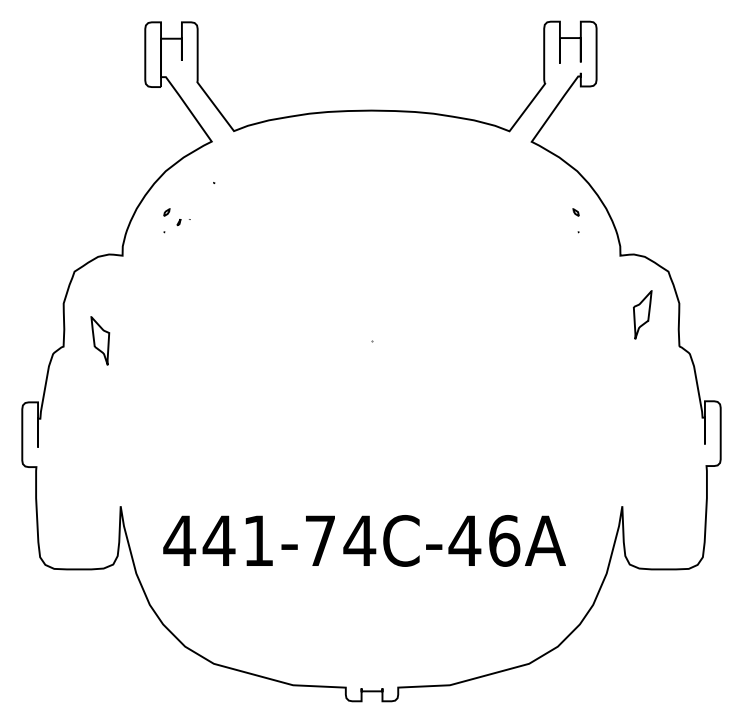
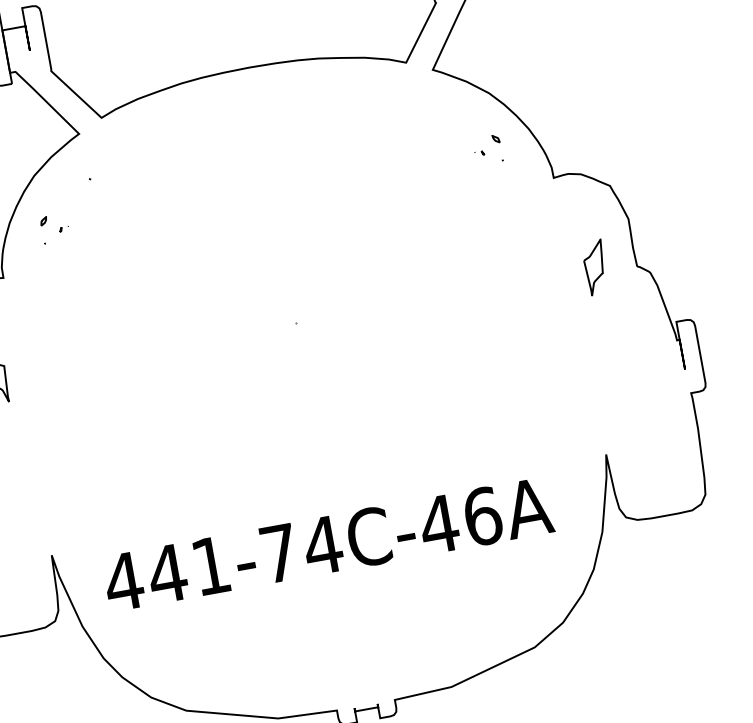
part: (182, 222) -> (63, 229), size x0.62
part: (559, 222) -> (479, 153), added
part: (642, 314) -> (595, 267), moved

